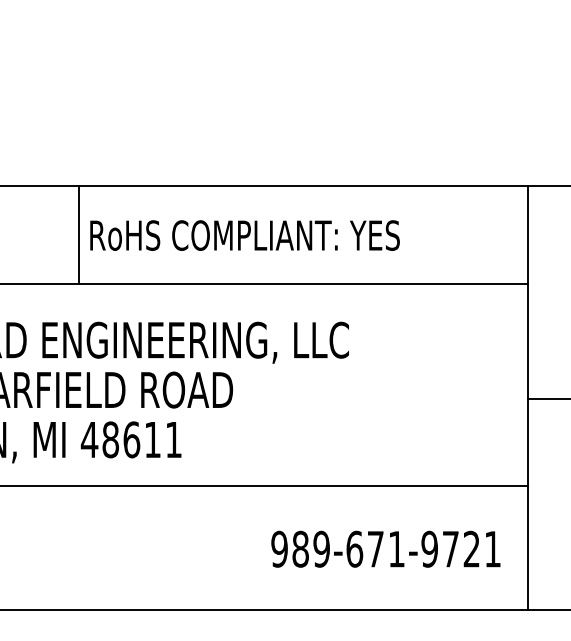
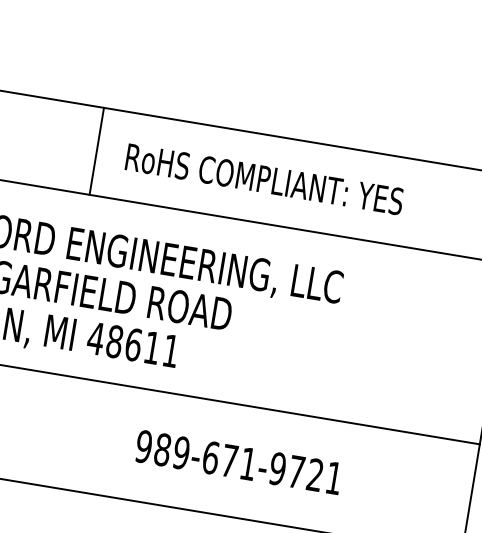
line: (78, 235) -> (96, 151), moved
text: (385, 548) -> (238, 461), moved

